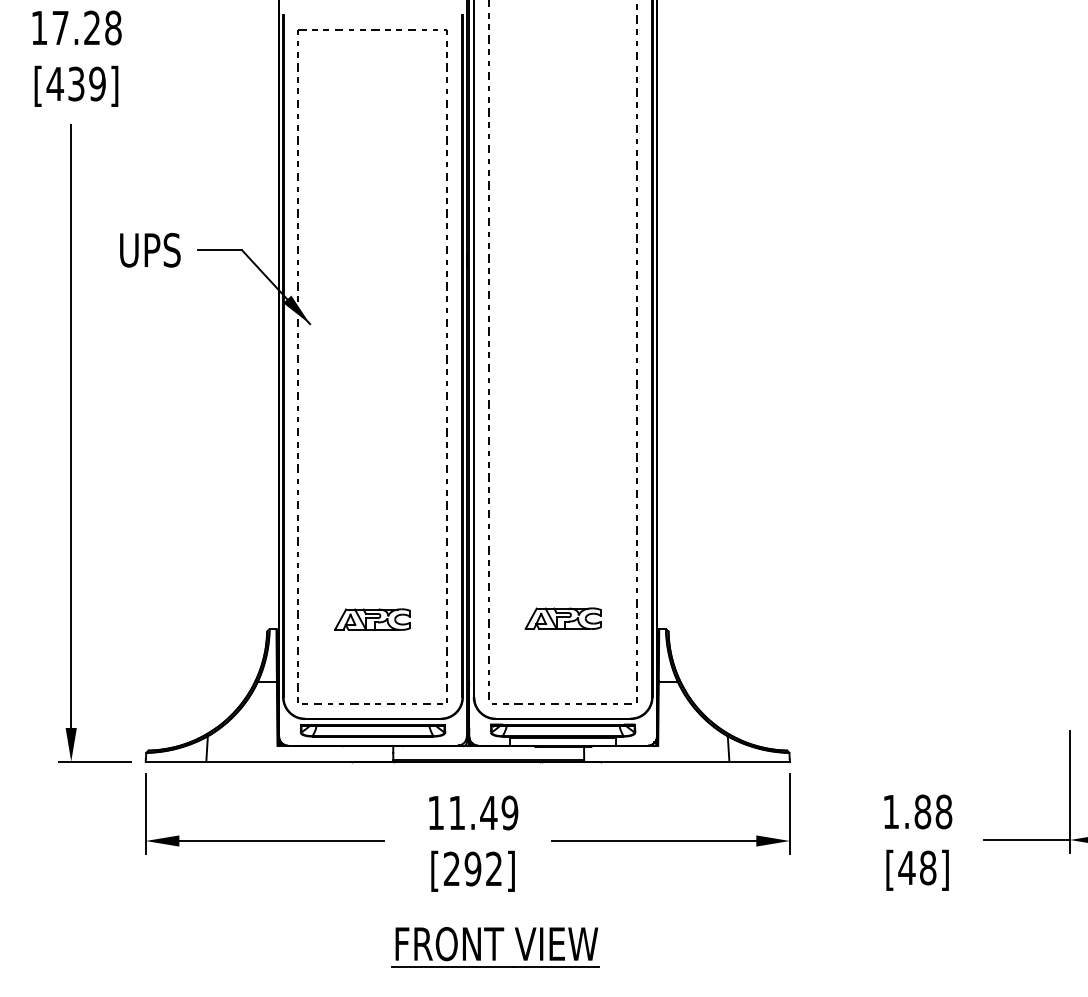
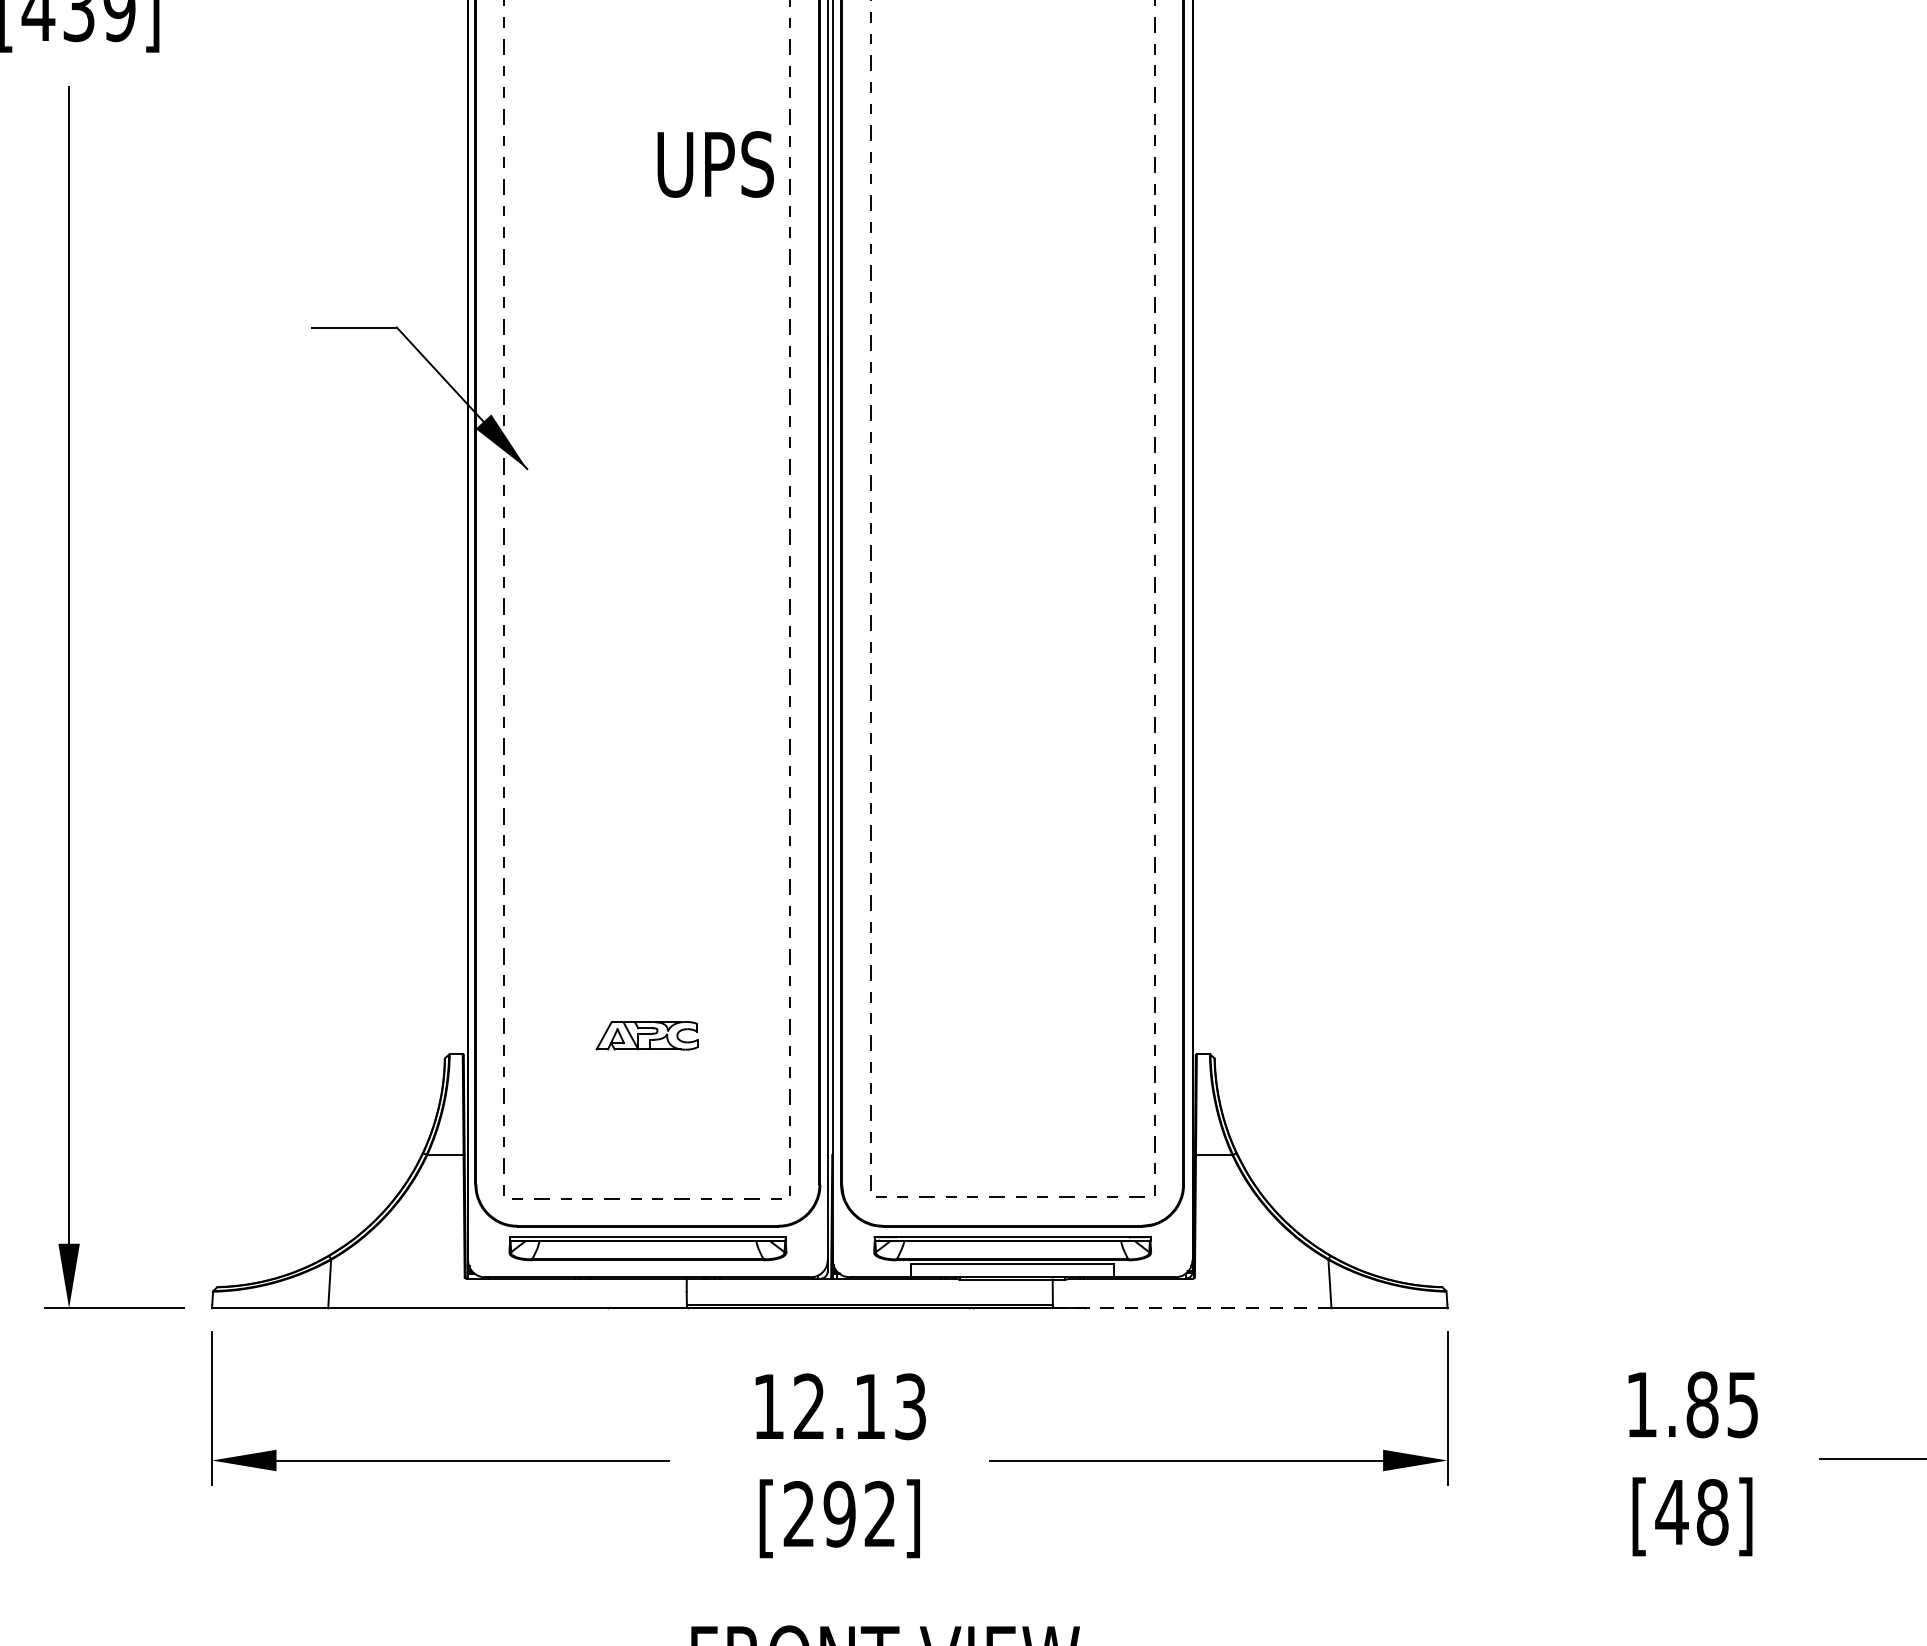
text: (150, 249) -> (715, 162), moved
part: (562, 618) -> (1011, 1033), removed
part: (372, 619) -> (646, 1035), size x0.7
line: (656, 761) -> (1191, 1308), solid -> dashed
text: (943, 811) -> (1742, 1403), 1.88 -> 1.85
text: (483, 812) -> (859, 1405), 11.49 -> 12.13

